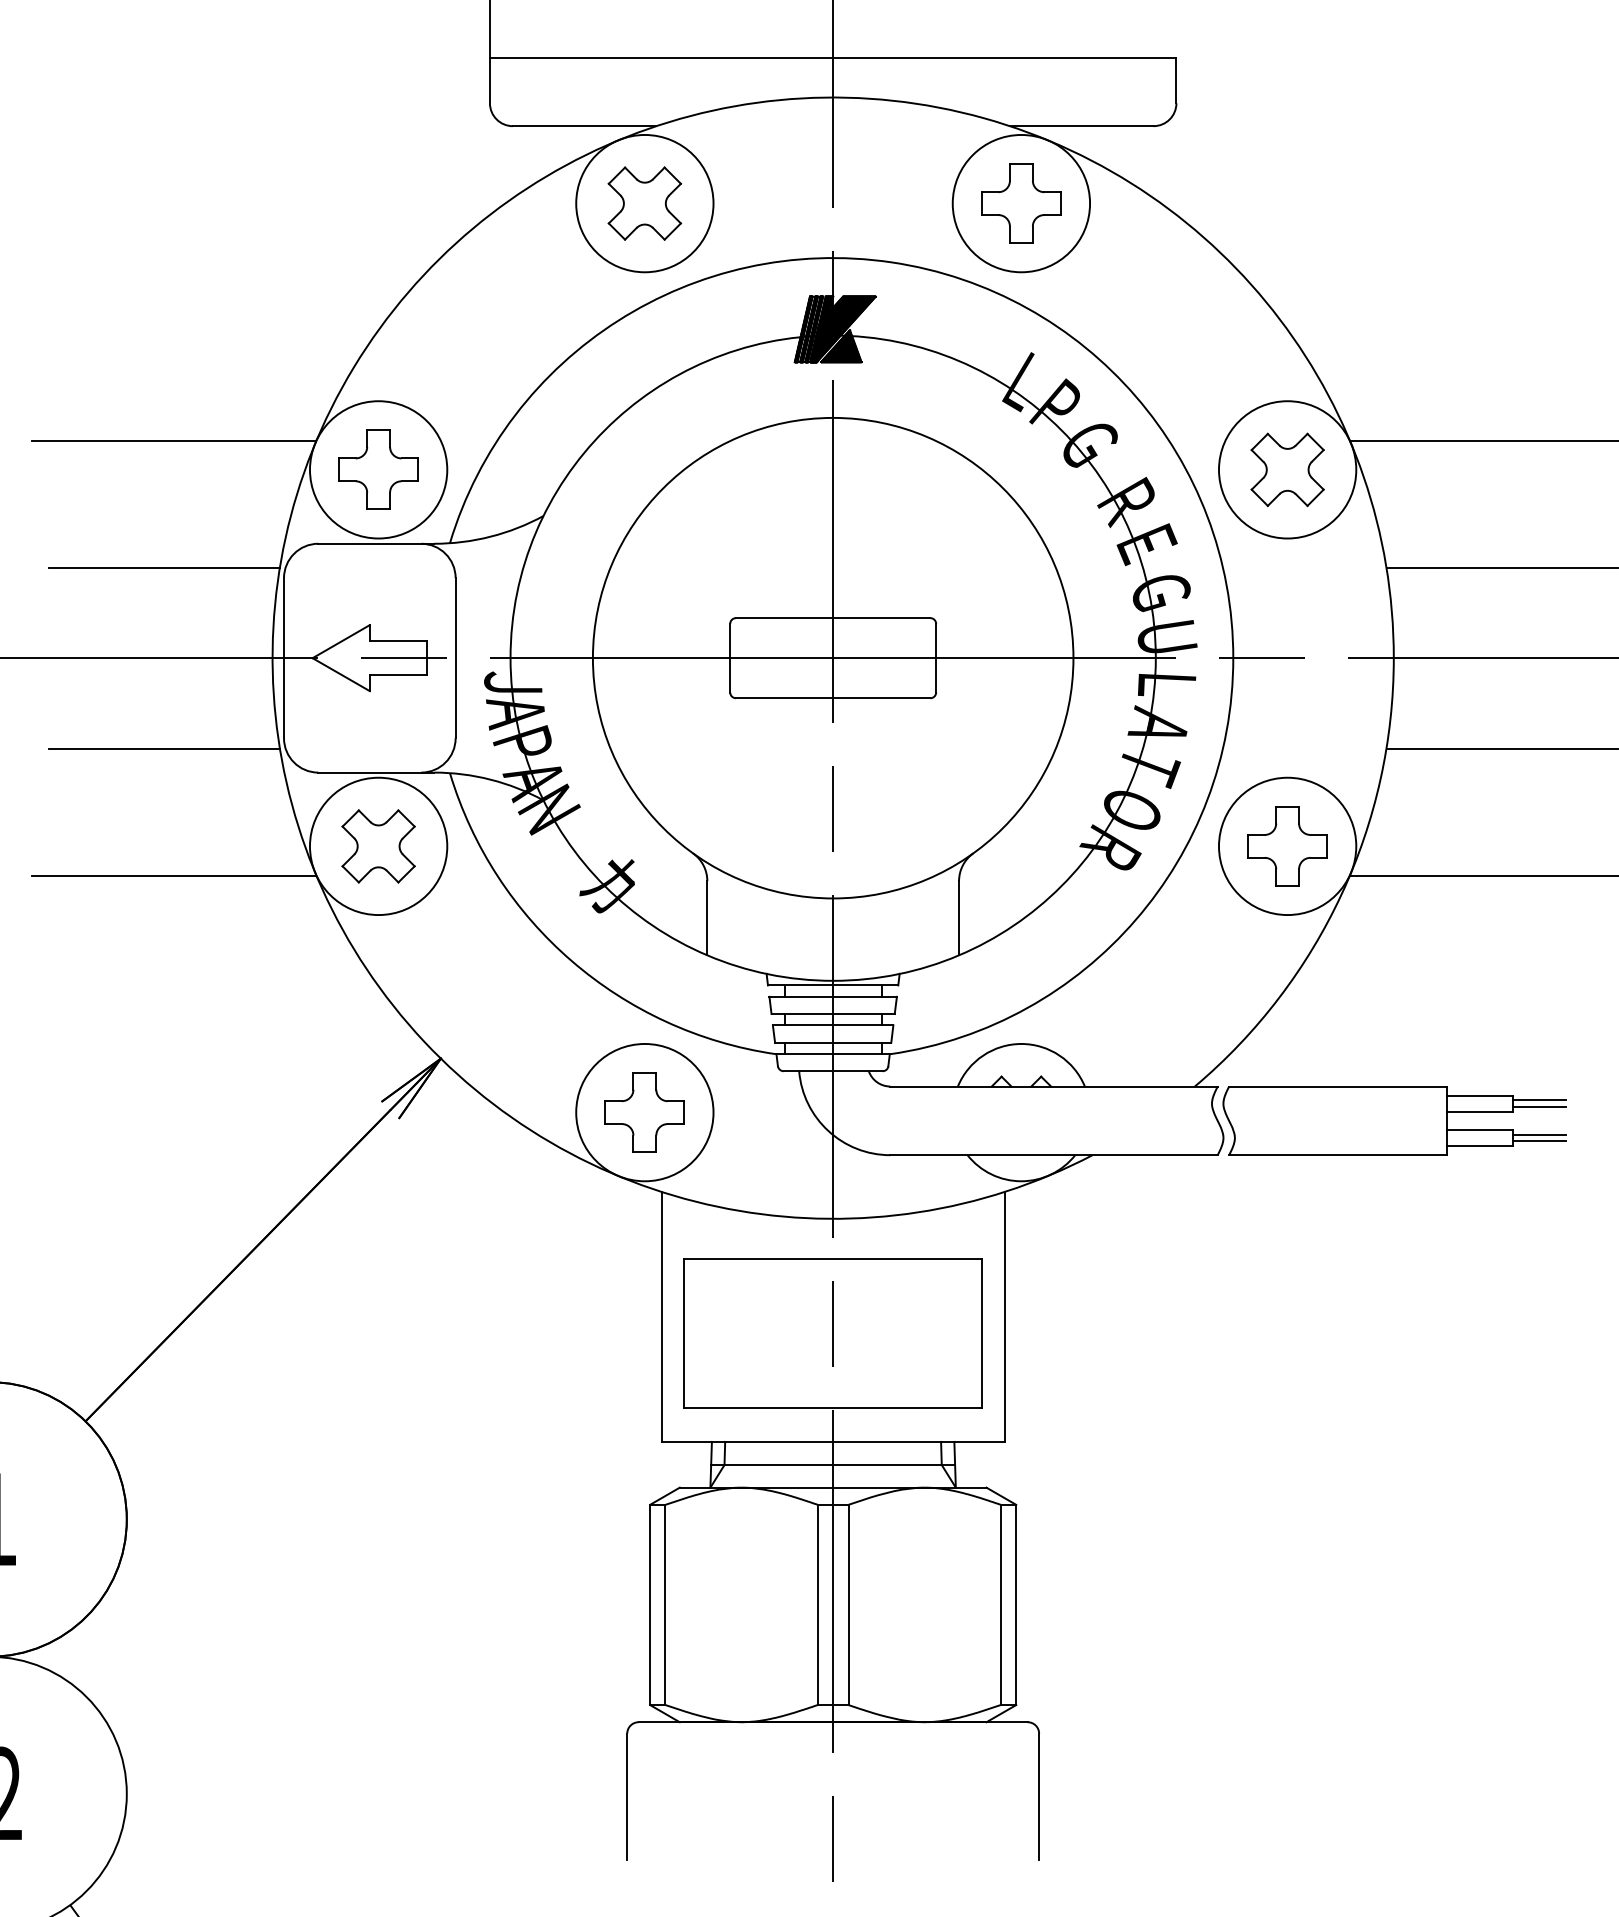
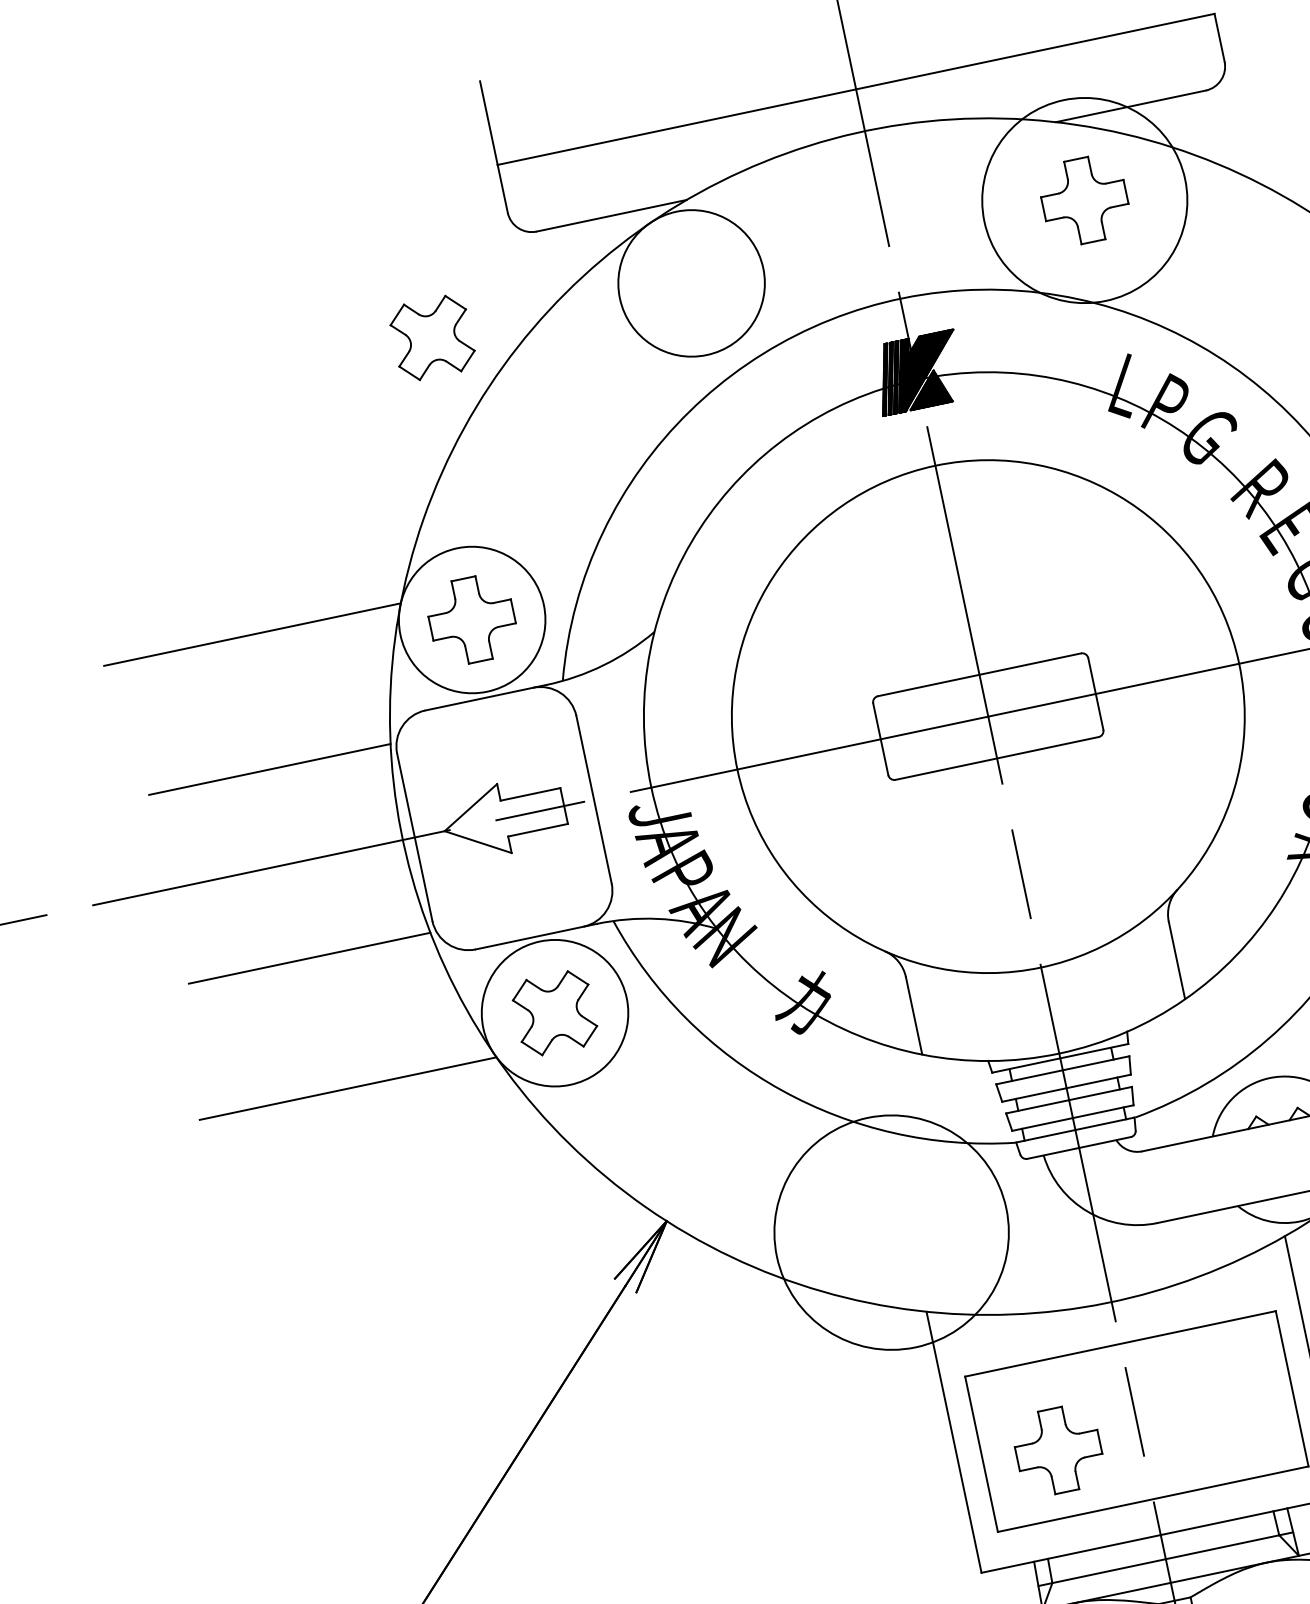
part: (644, 203) -> (432, 337), moved
circle: (1021, 203) -> (1084, 200), size x1.4
circle: (644, 1112) -> (891, 1232), size x1.6
part: (644, 1112) -> (1058, 1450), moved

